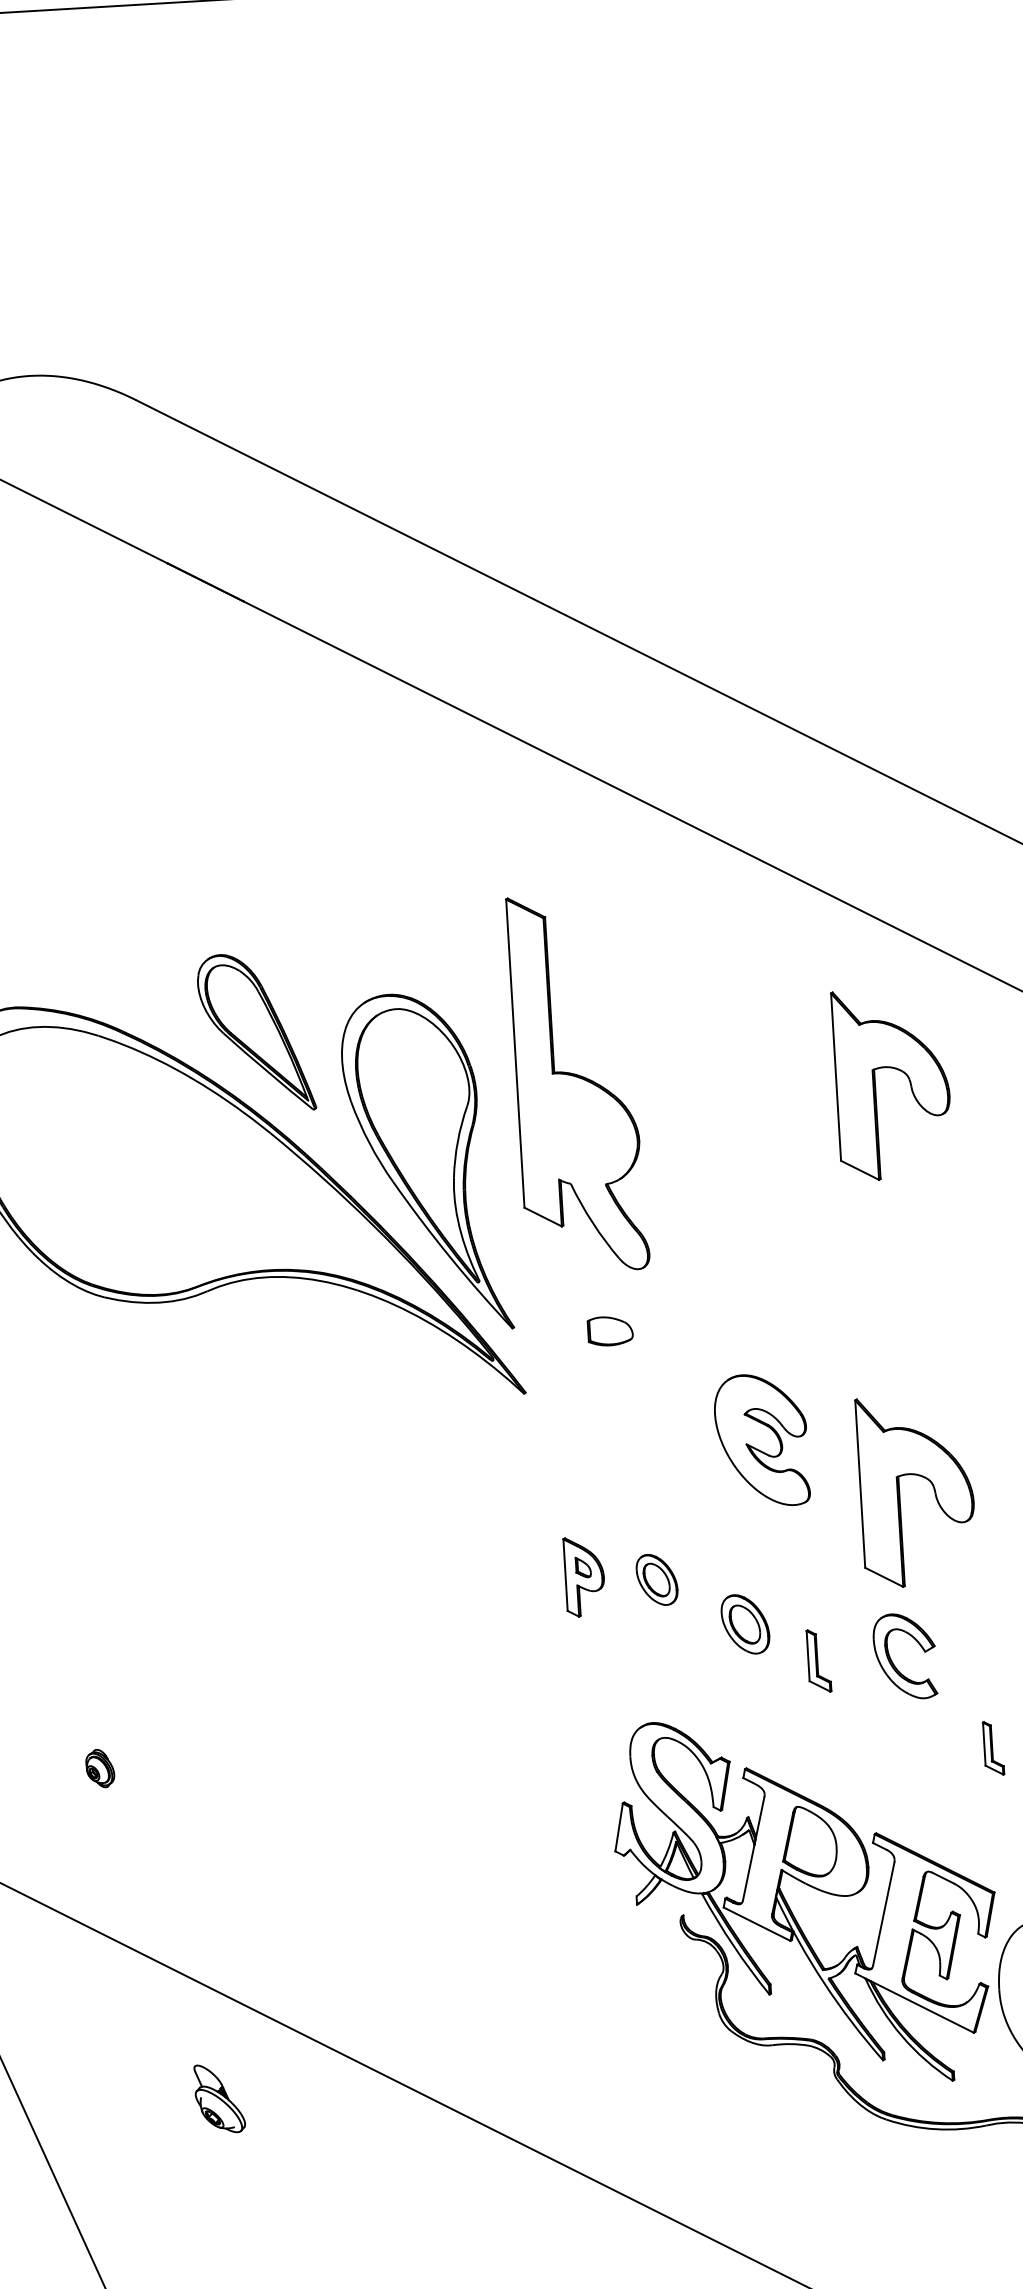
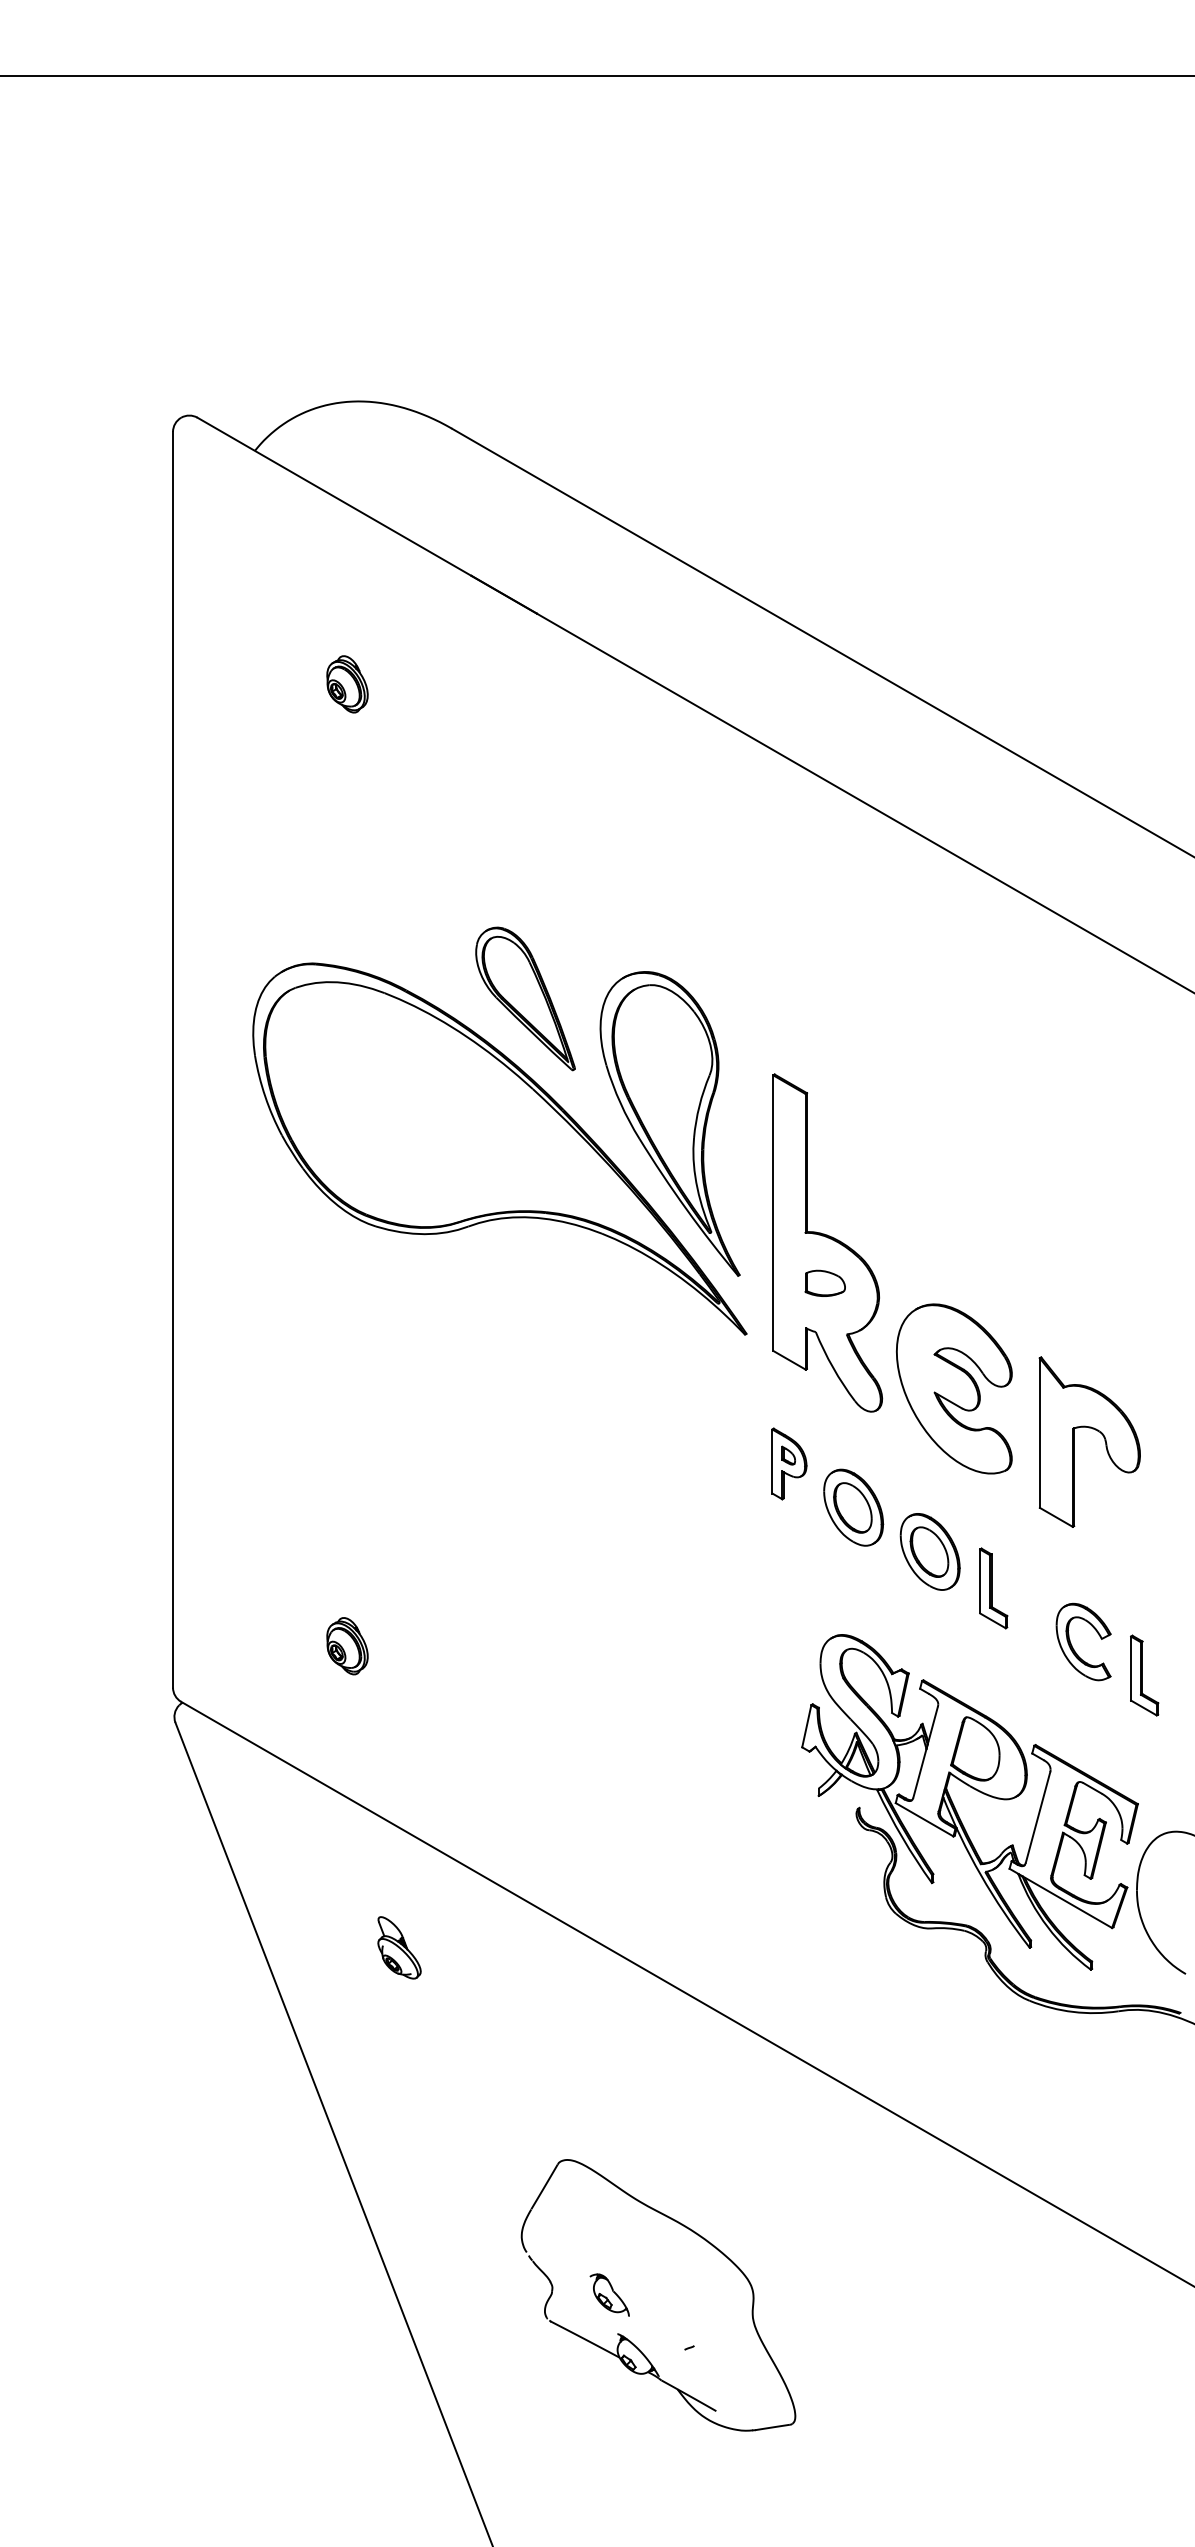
part: (36, 693) -> (347, 684), added
part: (894, 1069) -> (1092, 1065), removed
part: (577, 1082) -> (827, 1242), moved
part: (761, 1440) -> (954, 1388), size x1.43
part: (584, 1576) -> (789, 1463), moved
part: (656, 1579) -> (853, 1507), size x1.67
part: (744, 1623) -> (929, 1551), size x1.43
part: (818, 1661) -> (993, 1588), size x1.43
part: (894, 1663) -> (1073, 1647), moved
part: (993, 1748) -> (1144, 1675), size x1.67
part: (100, 1768) -> (347, 1646), size x1.67
part: (219, 2098) -> (399, 1947), moved

